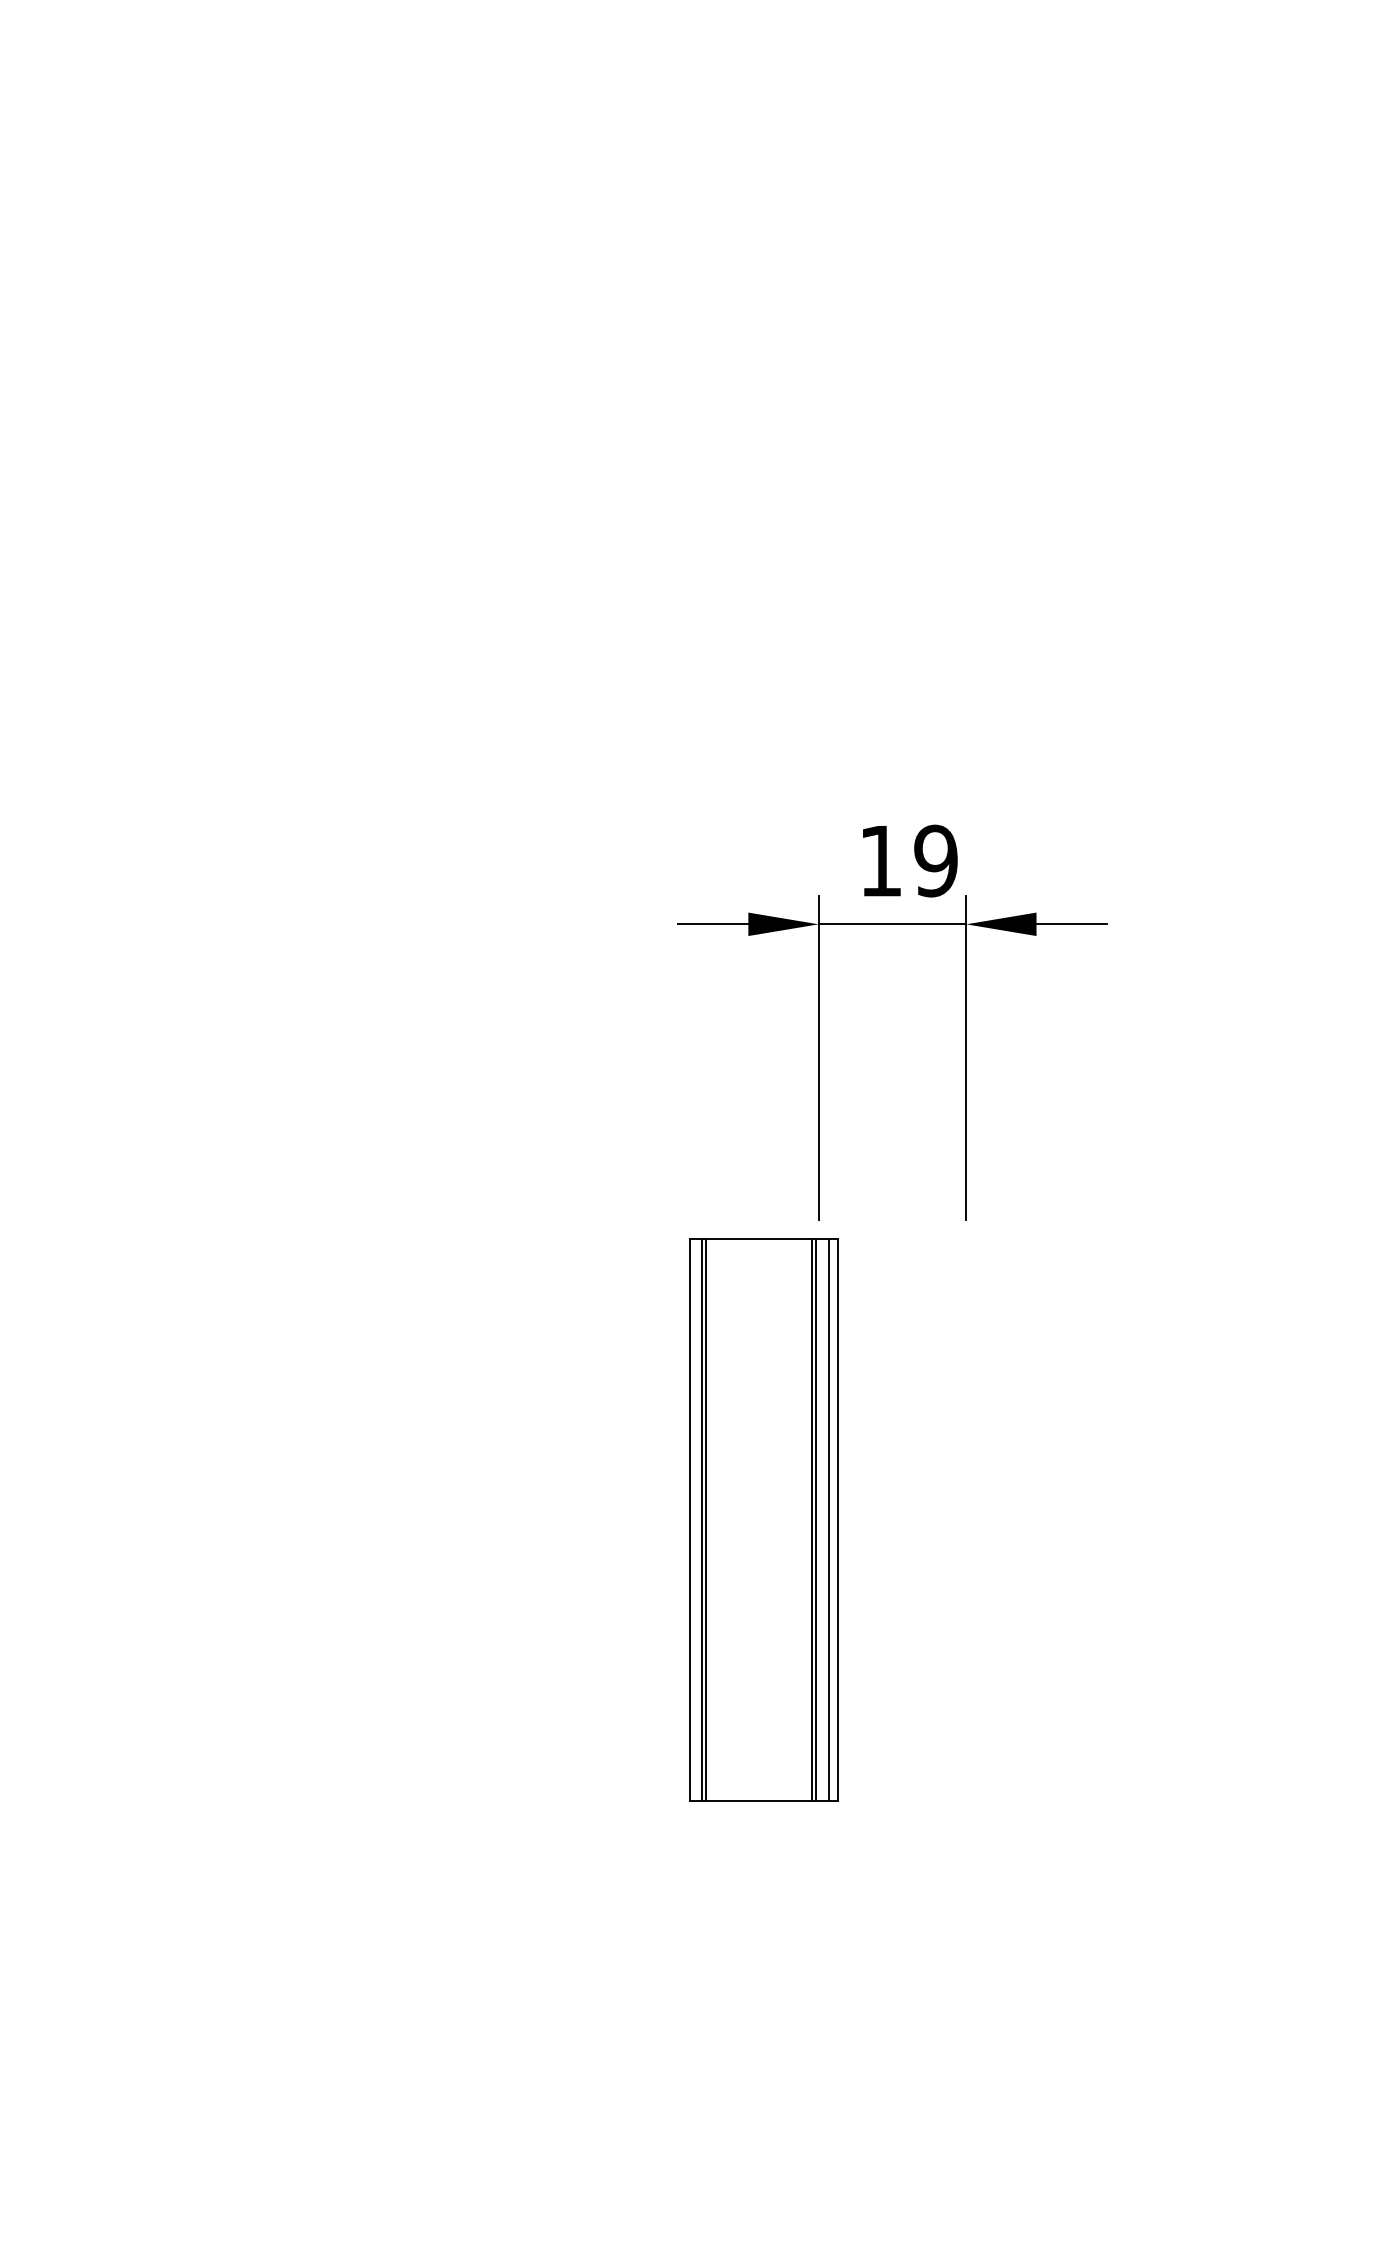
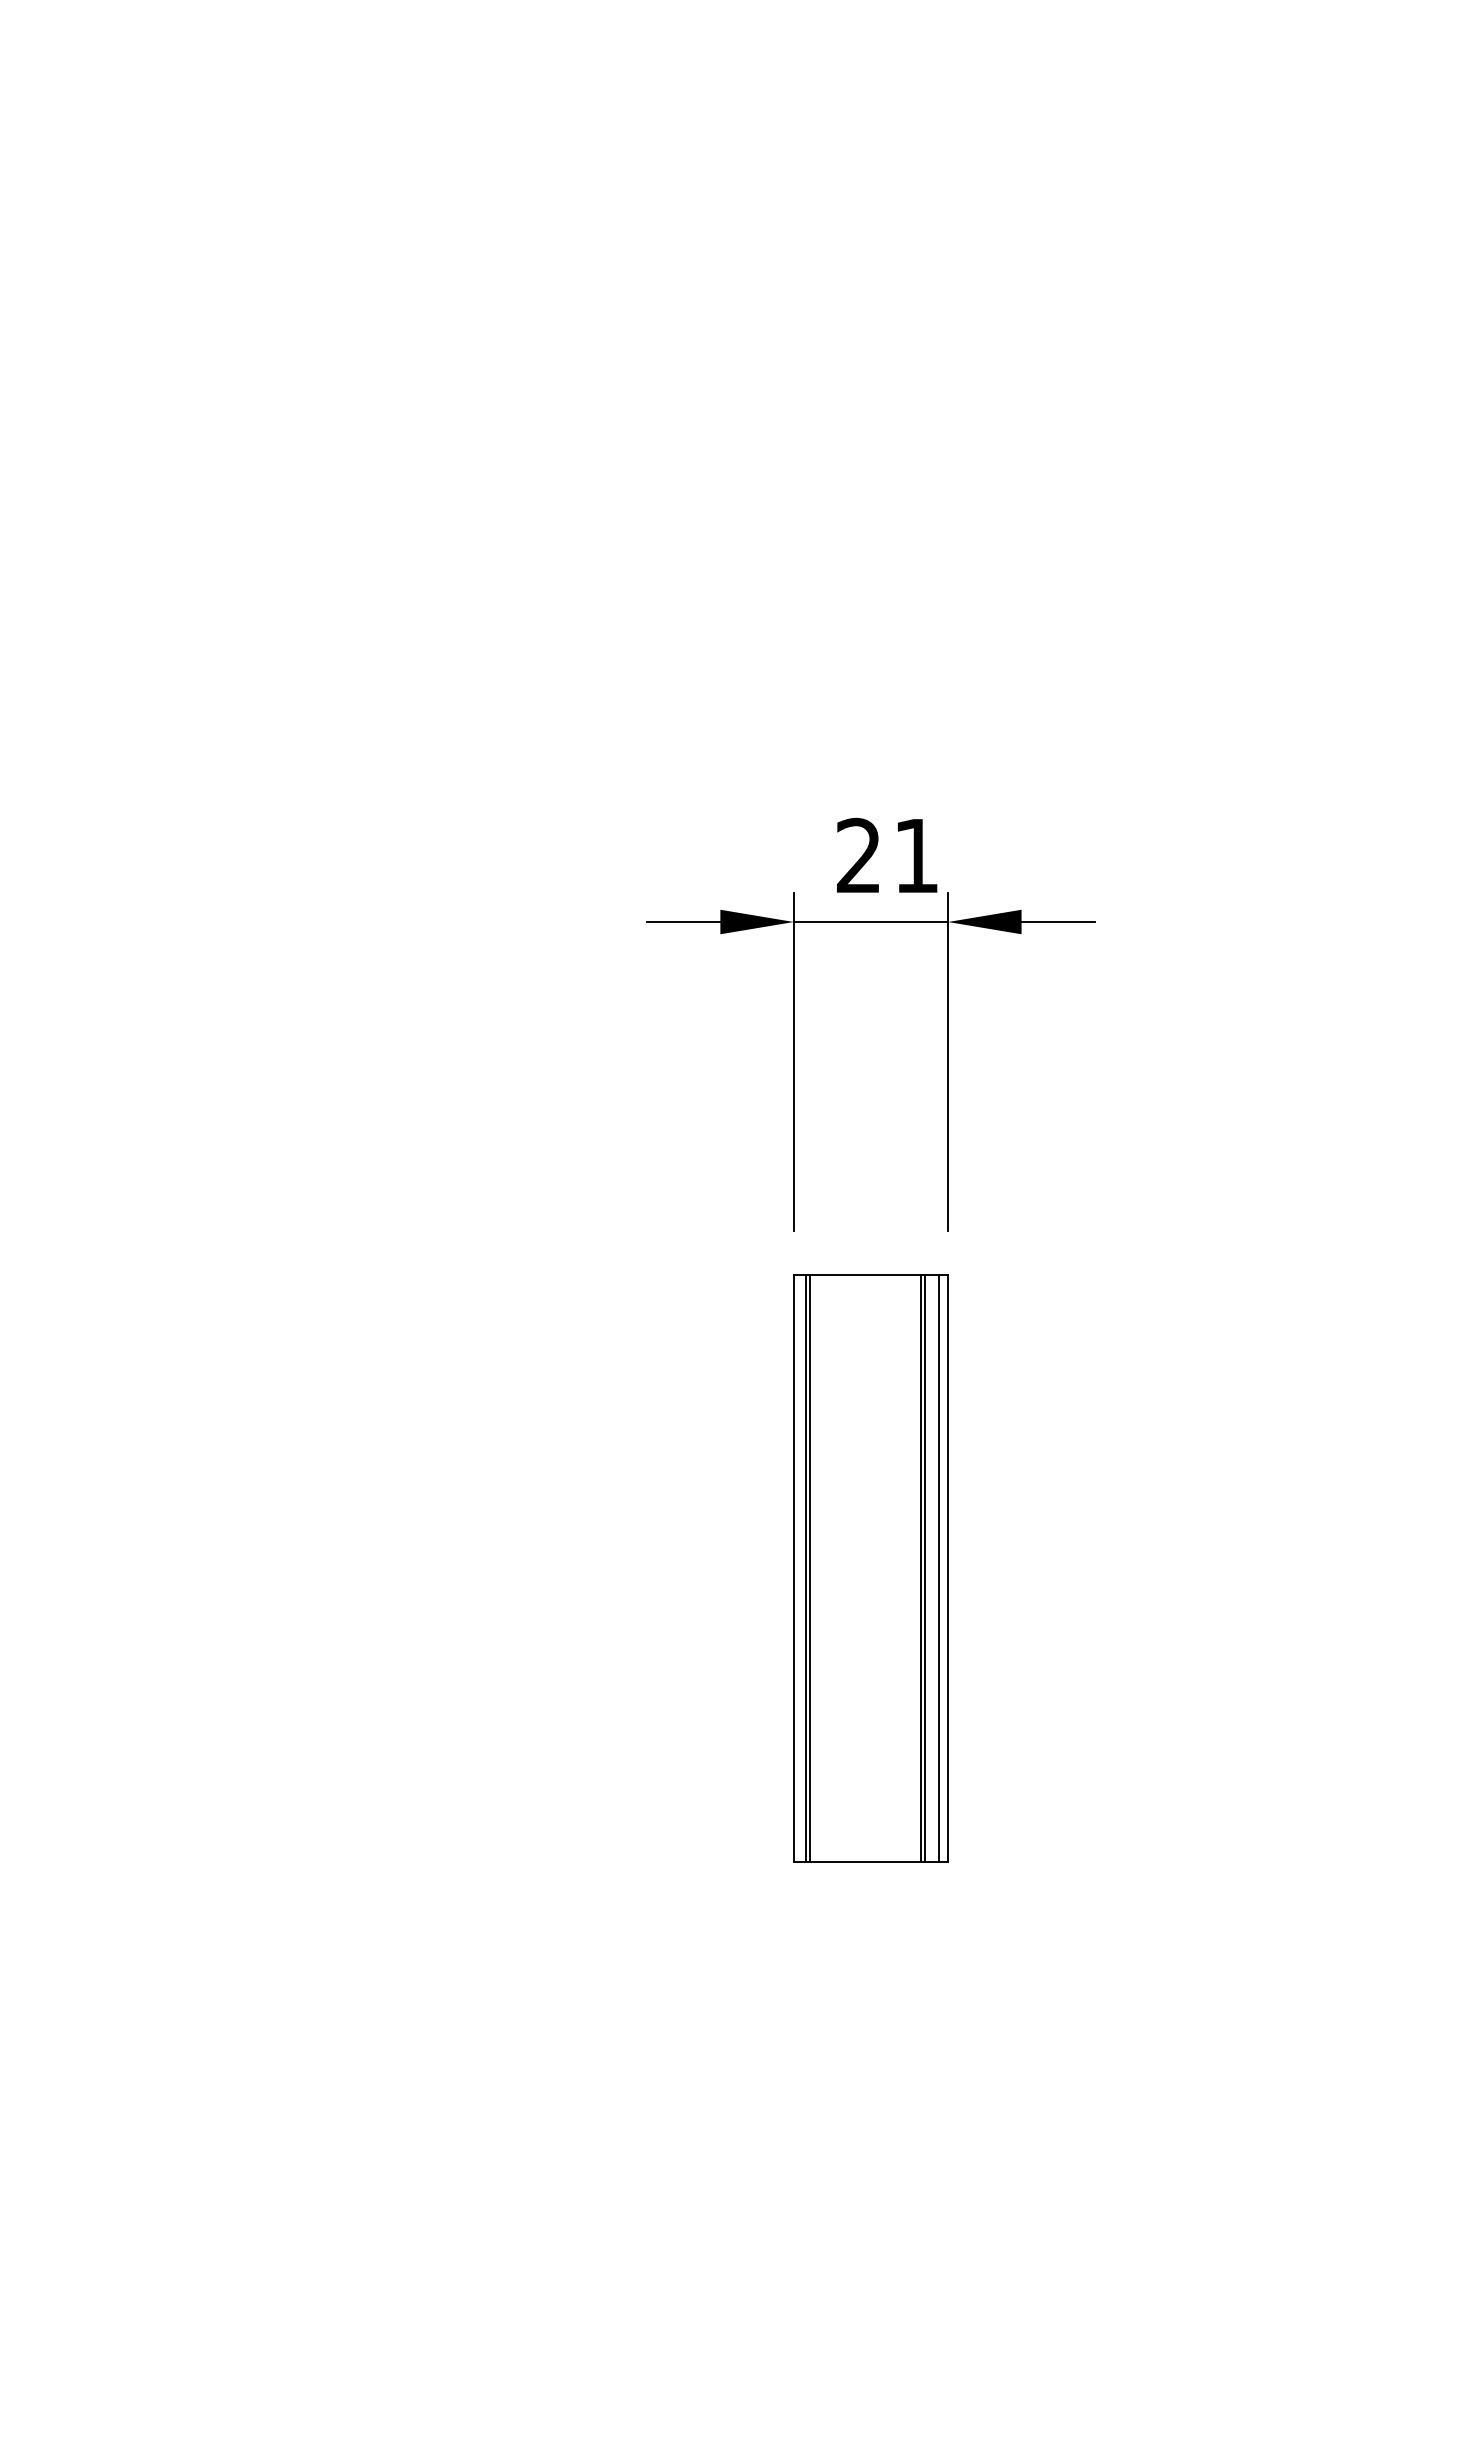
text: (909, 860) -> (888, 855), 19 -> 21
part: (763, 1519) -> (870, 1568), moved

